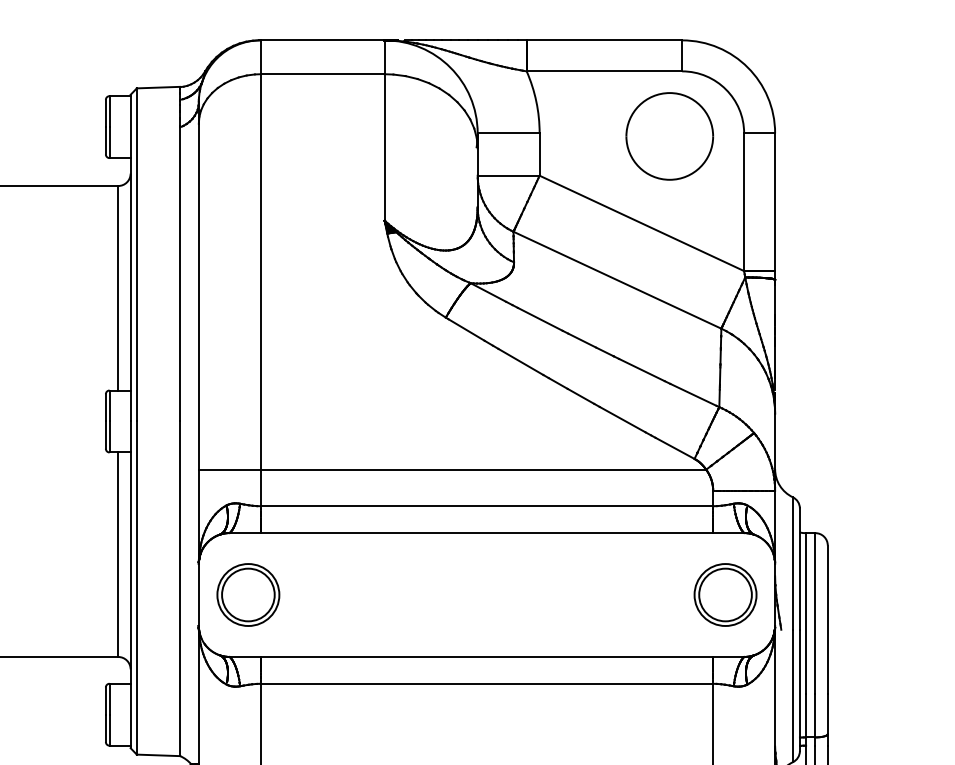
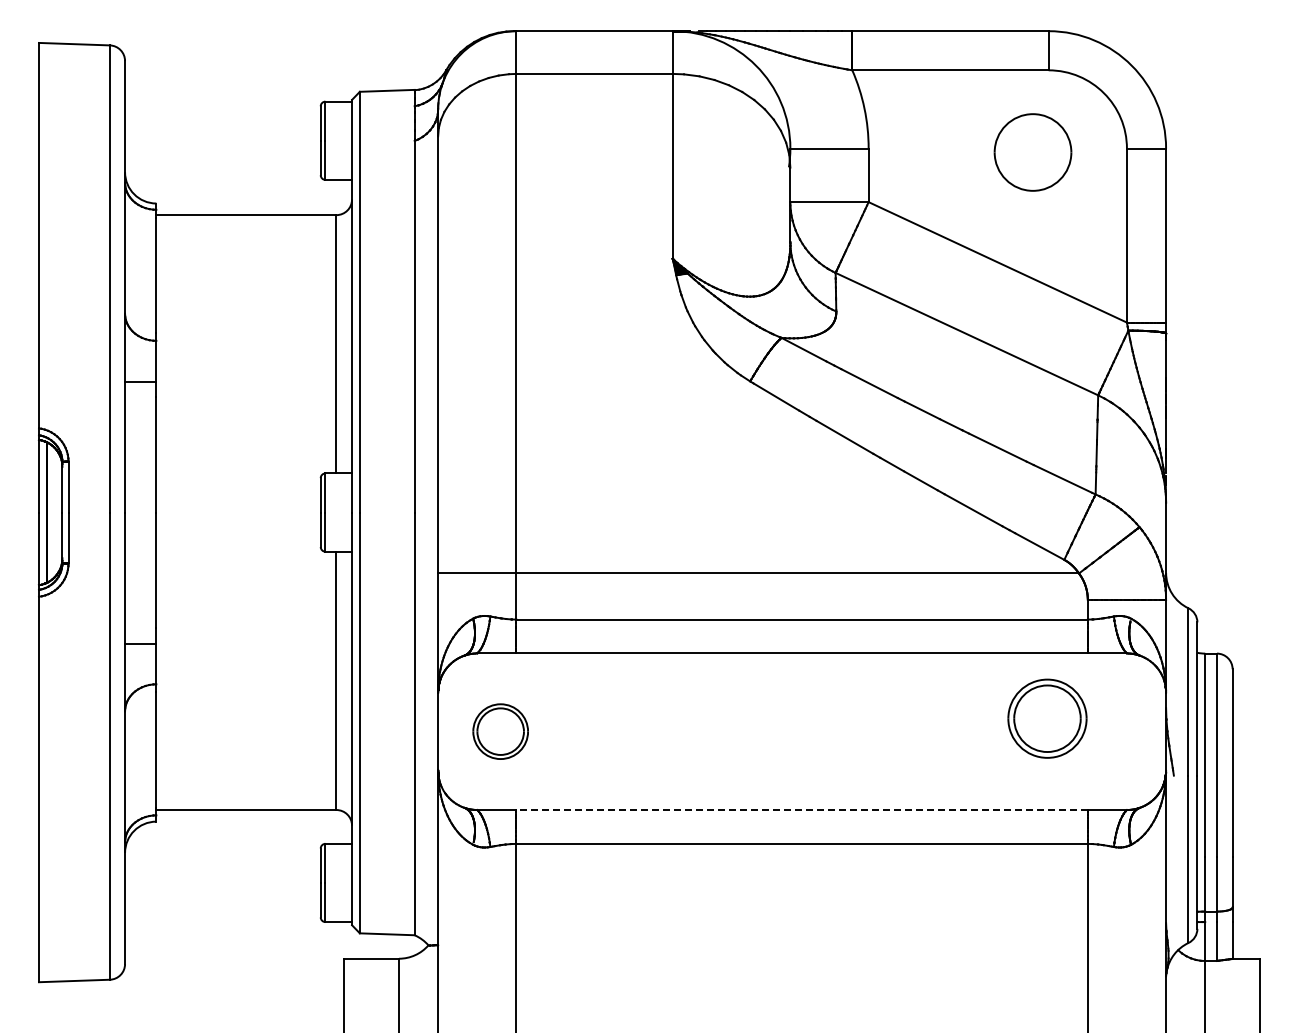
part: (669, 136) -> (1032, 152), size x0.7
part: (248, 594) -> (500, 731), size x0.7
part: (725, 594) -> (1047, 718), moved
line: (487, 657) -> (802, 810), solid -> dashed

